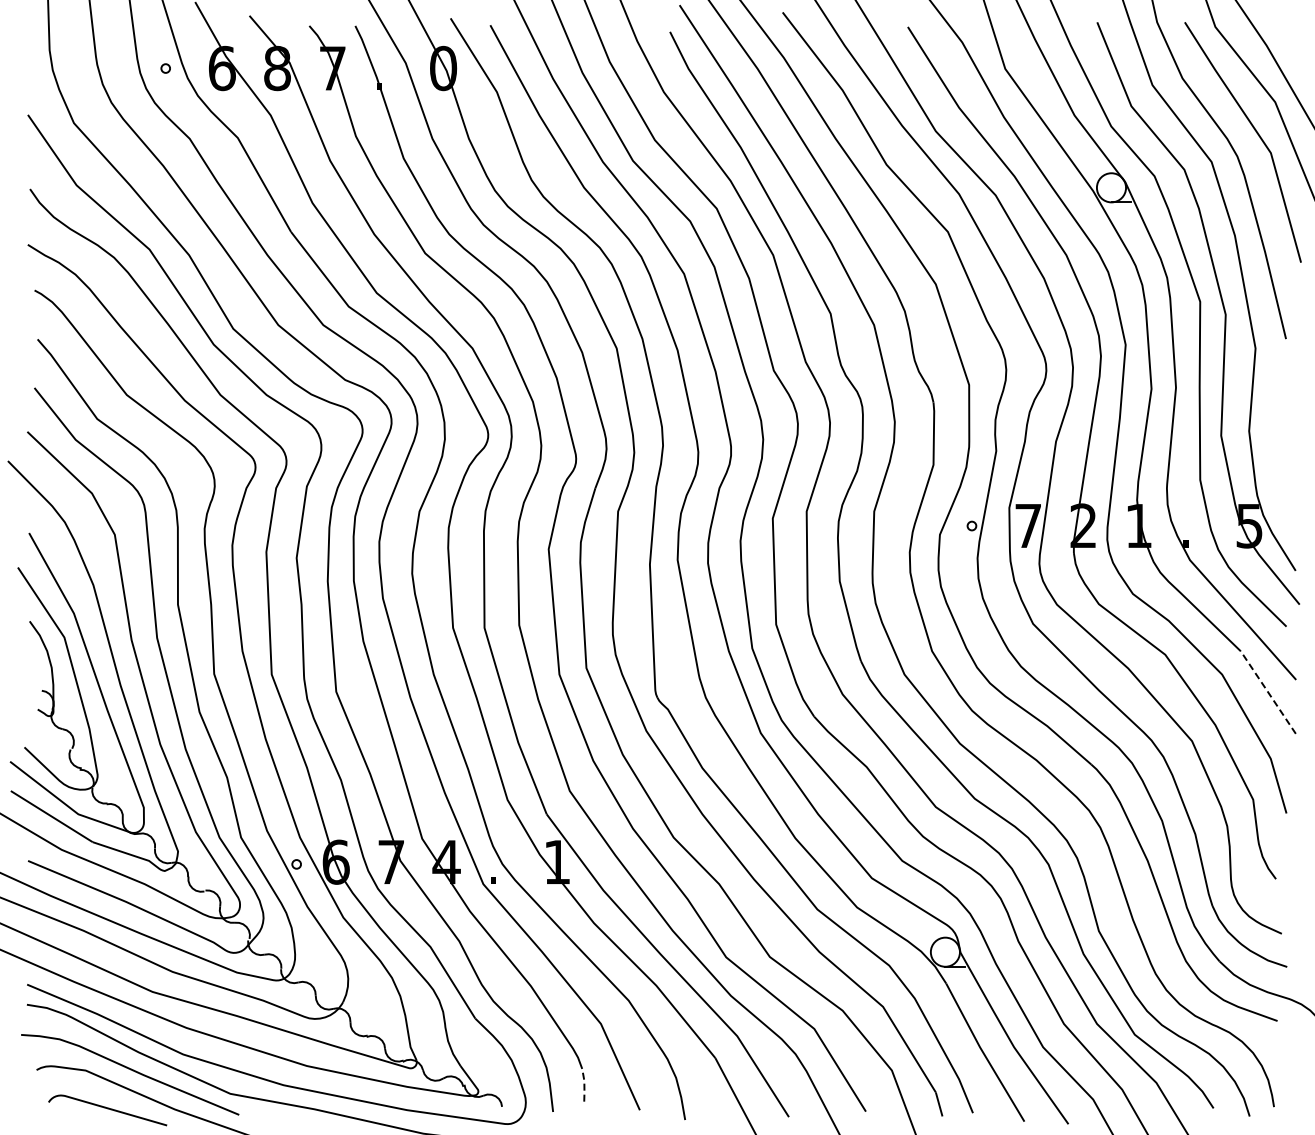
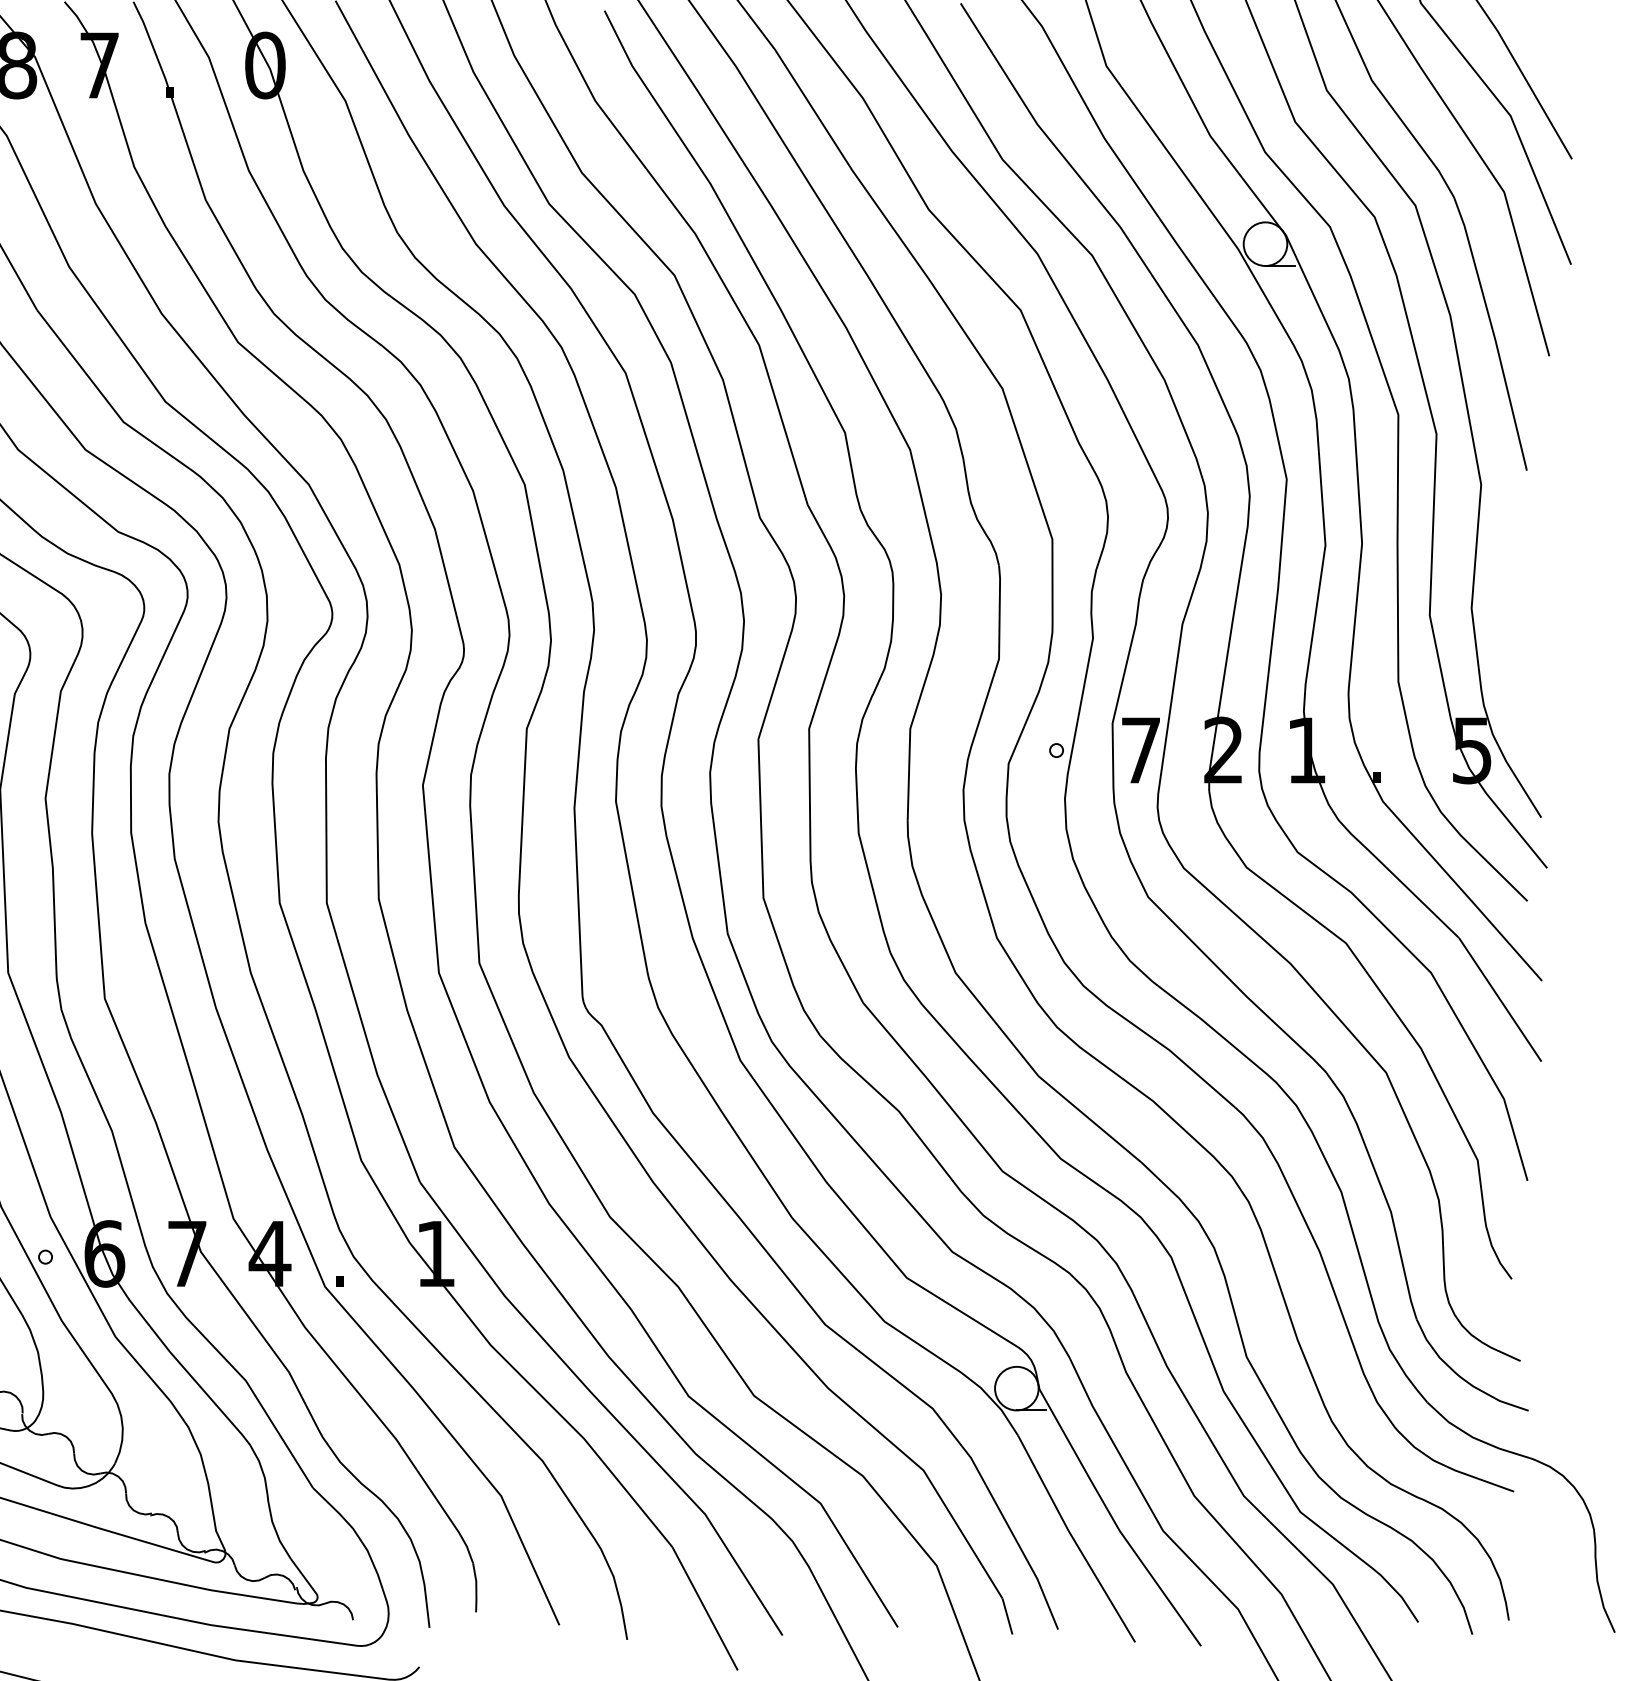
line: (1268, 692) -> (1500, 999), dashed -> solid
line: (584, 1084) -> (476, 1586), dashed -> solid

